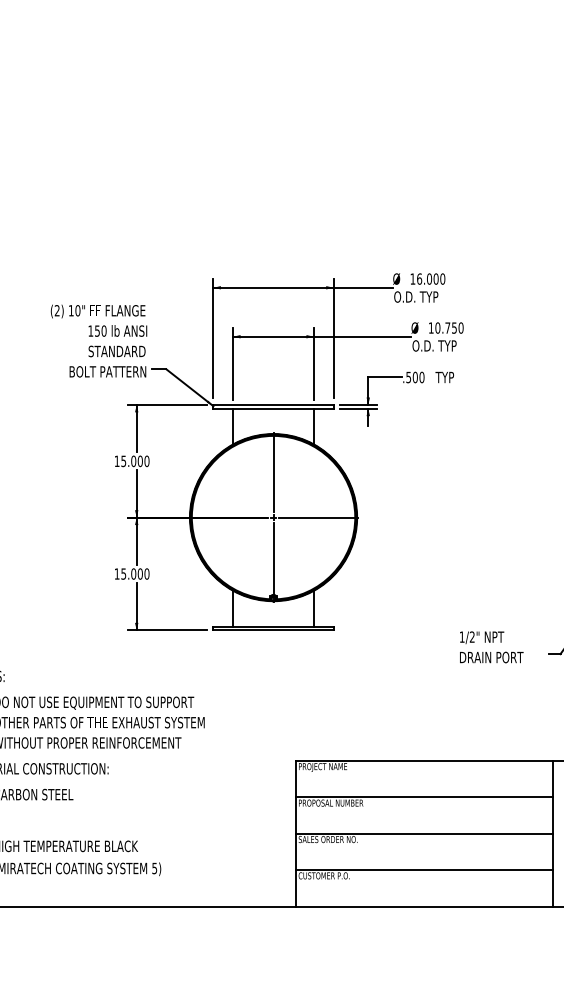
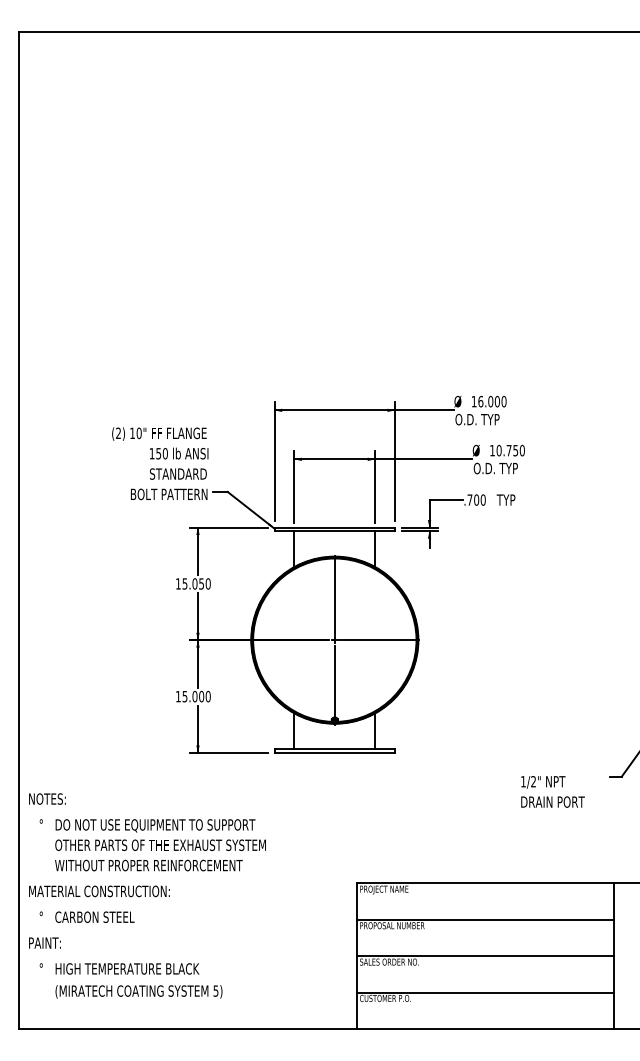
text: (408, 376) -> (469, 499), .500 -> .700
text: (140, 460) -> (201, 583), 15.000 -> 15.050
text: (491, 646) -> (552, 791), moved

